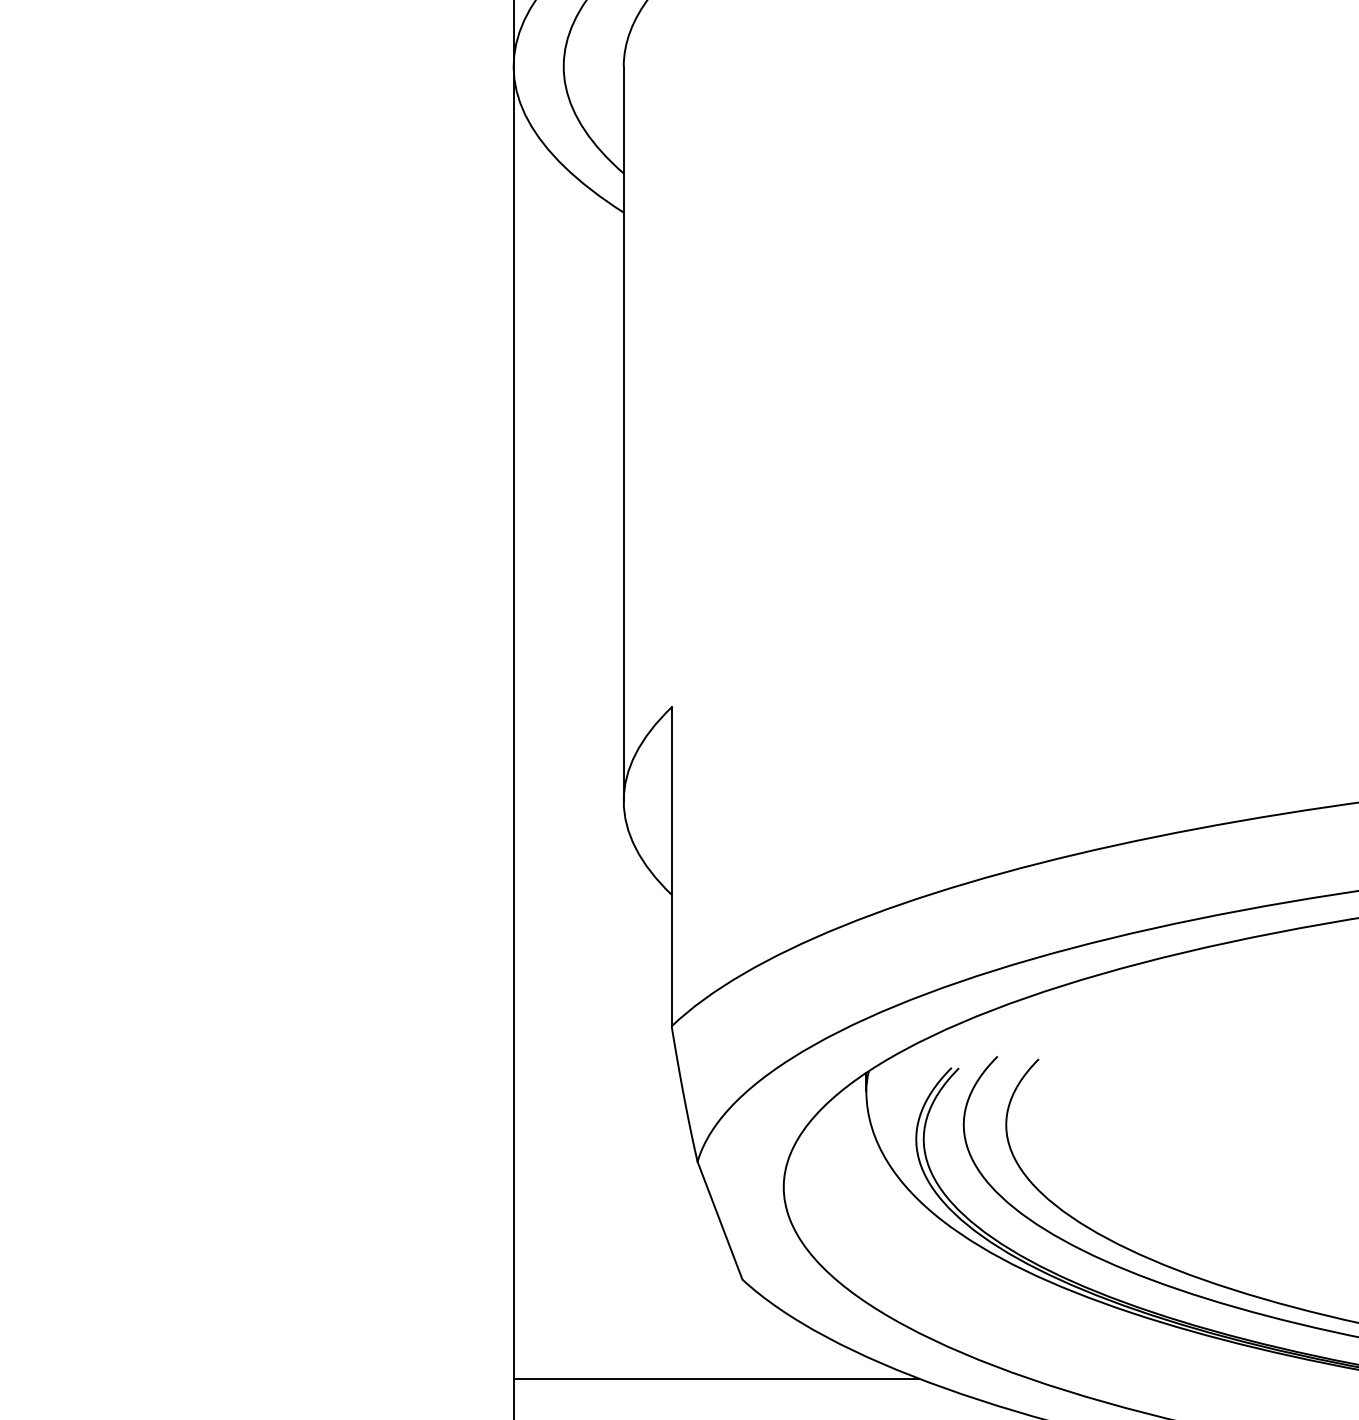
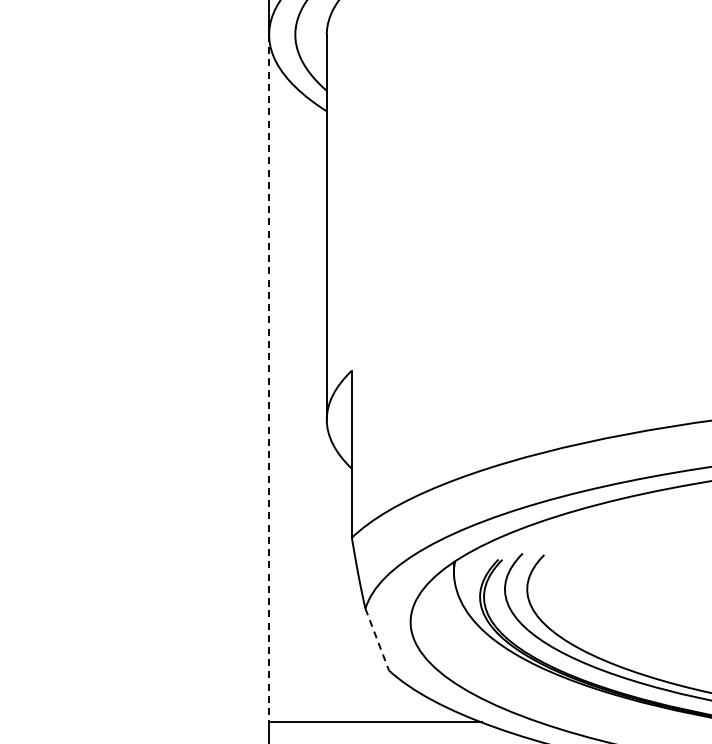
line: (514, 722) -> (269, 378), solid -> dashed
line: (720, 1222) -> (377, 640), solid -> dashed

